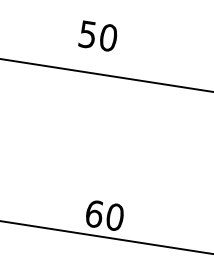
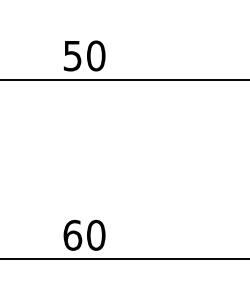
text: (98, 35) -> (84, 55), moved
text: (104, 214) -> (84, 234), moved

